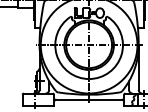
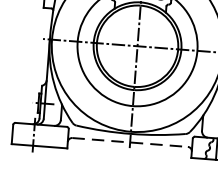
line: (89, 99) -> (130, 142), solid -> dashed

